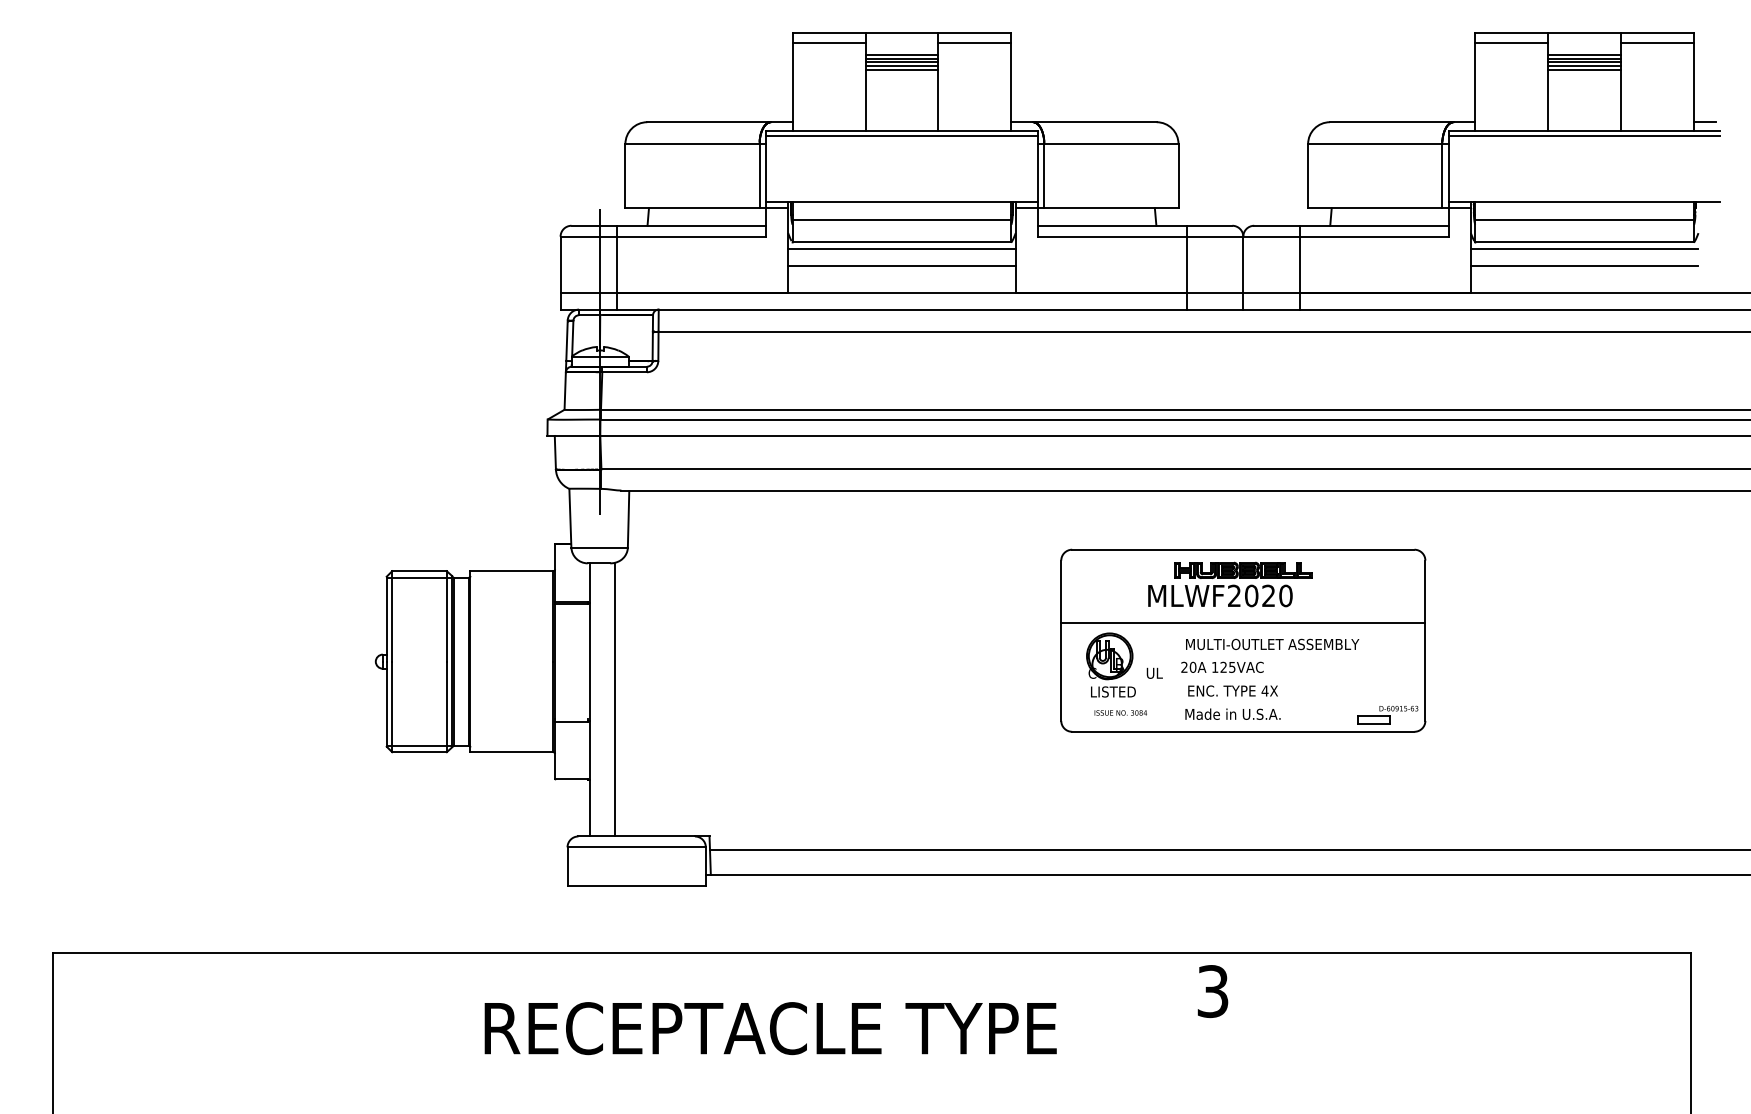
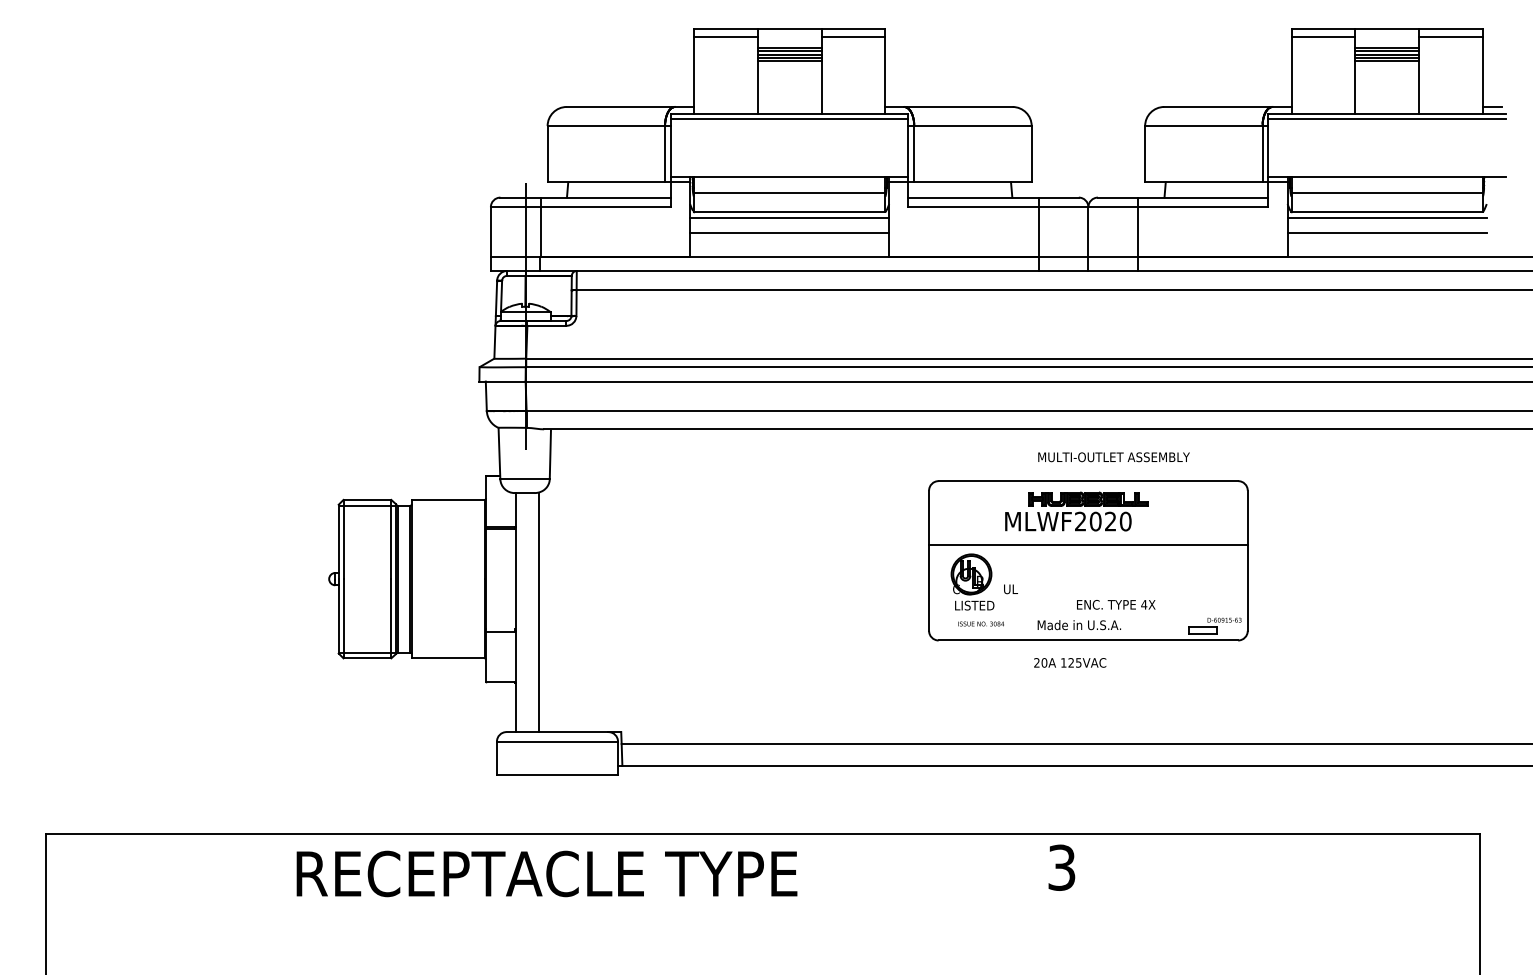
text: (1272, 644) -> (1113, 457), moved
text: (1222, 666) -> (1070, 662), moved
text: (1232, 690) -> (1115, 604), moved
text: (770, 1028) -> (546, 873), moved

